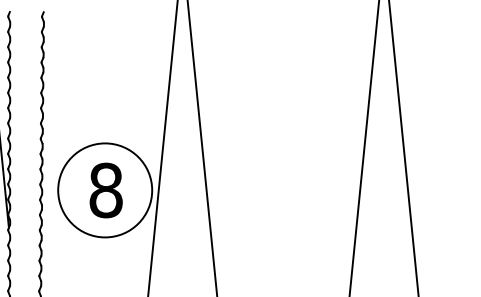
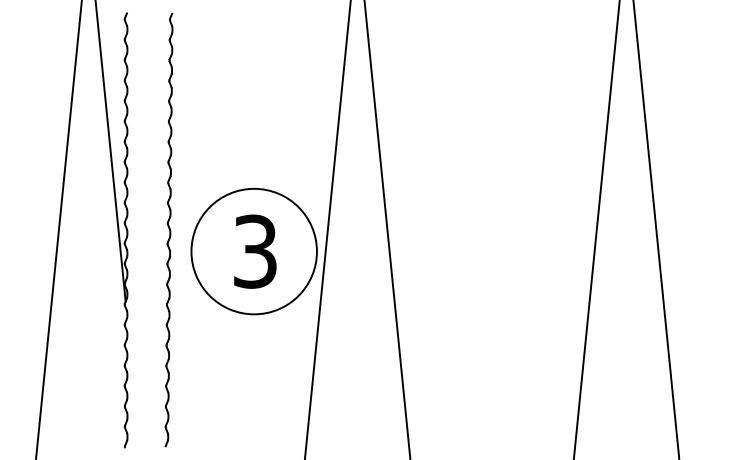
text: (106, 190) -> (255, 251), 8 -> 3

